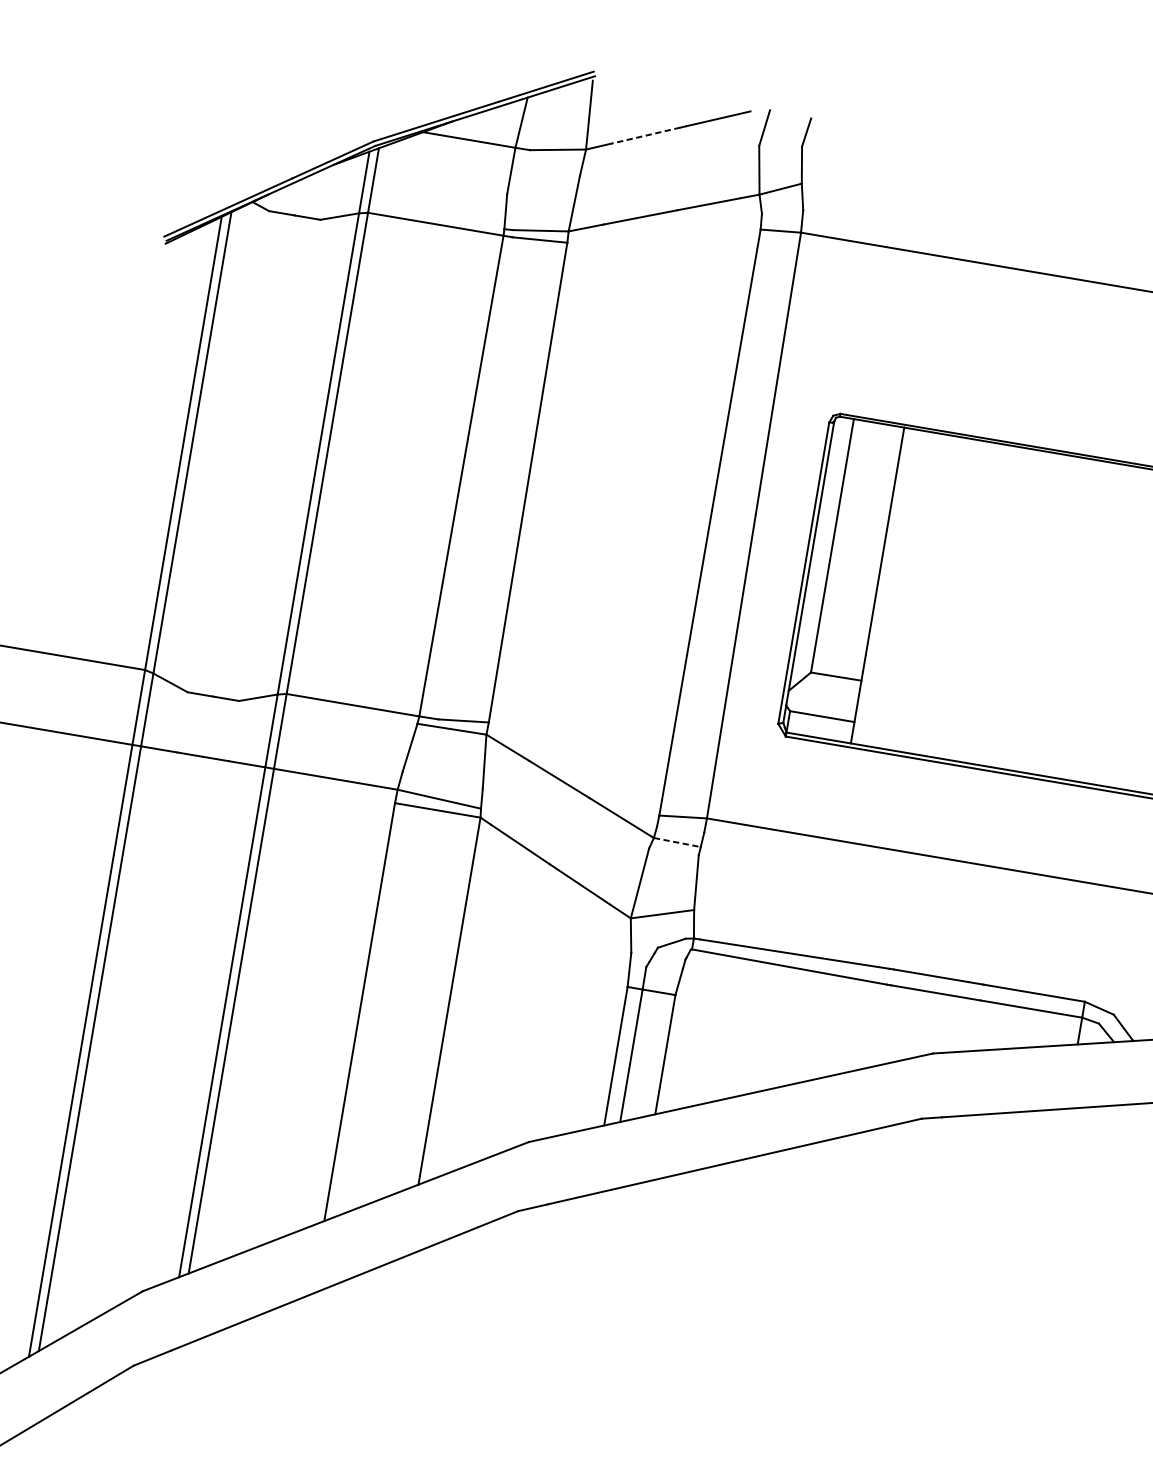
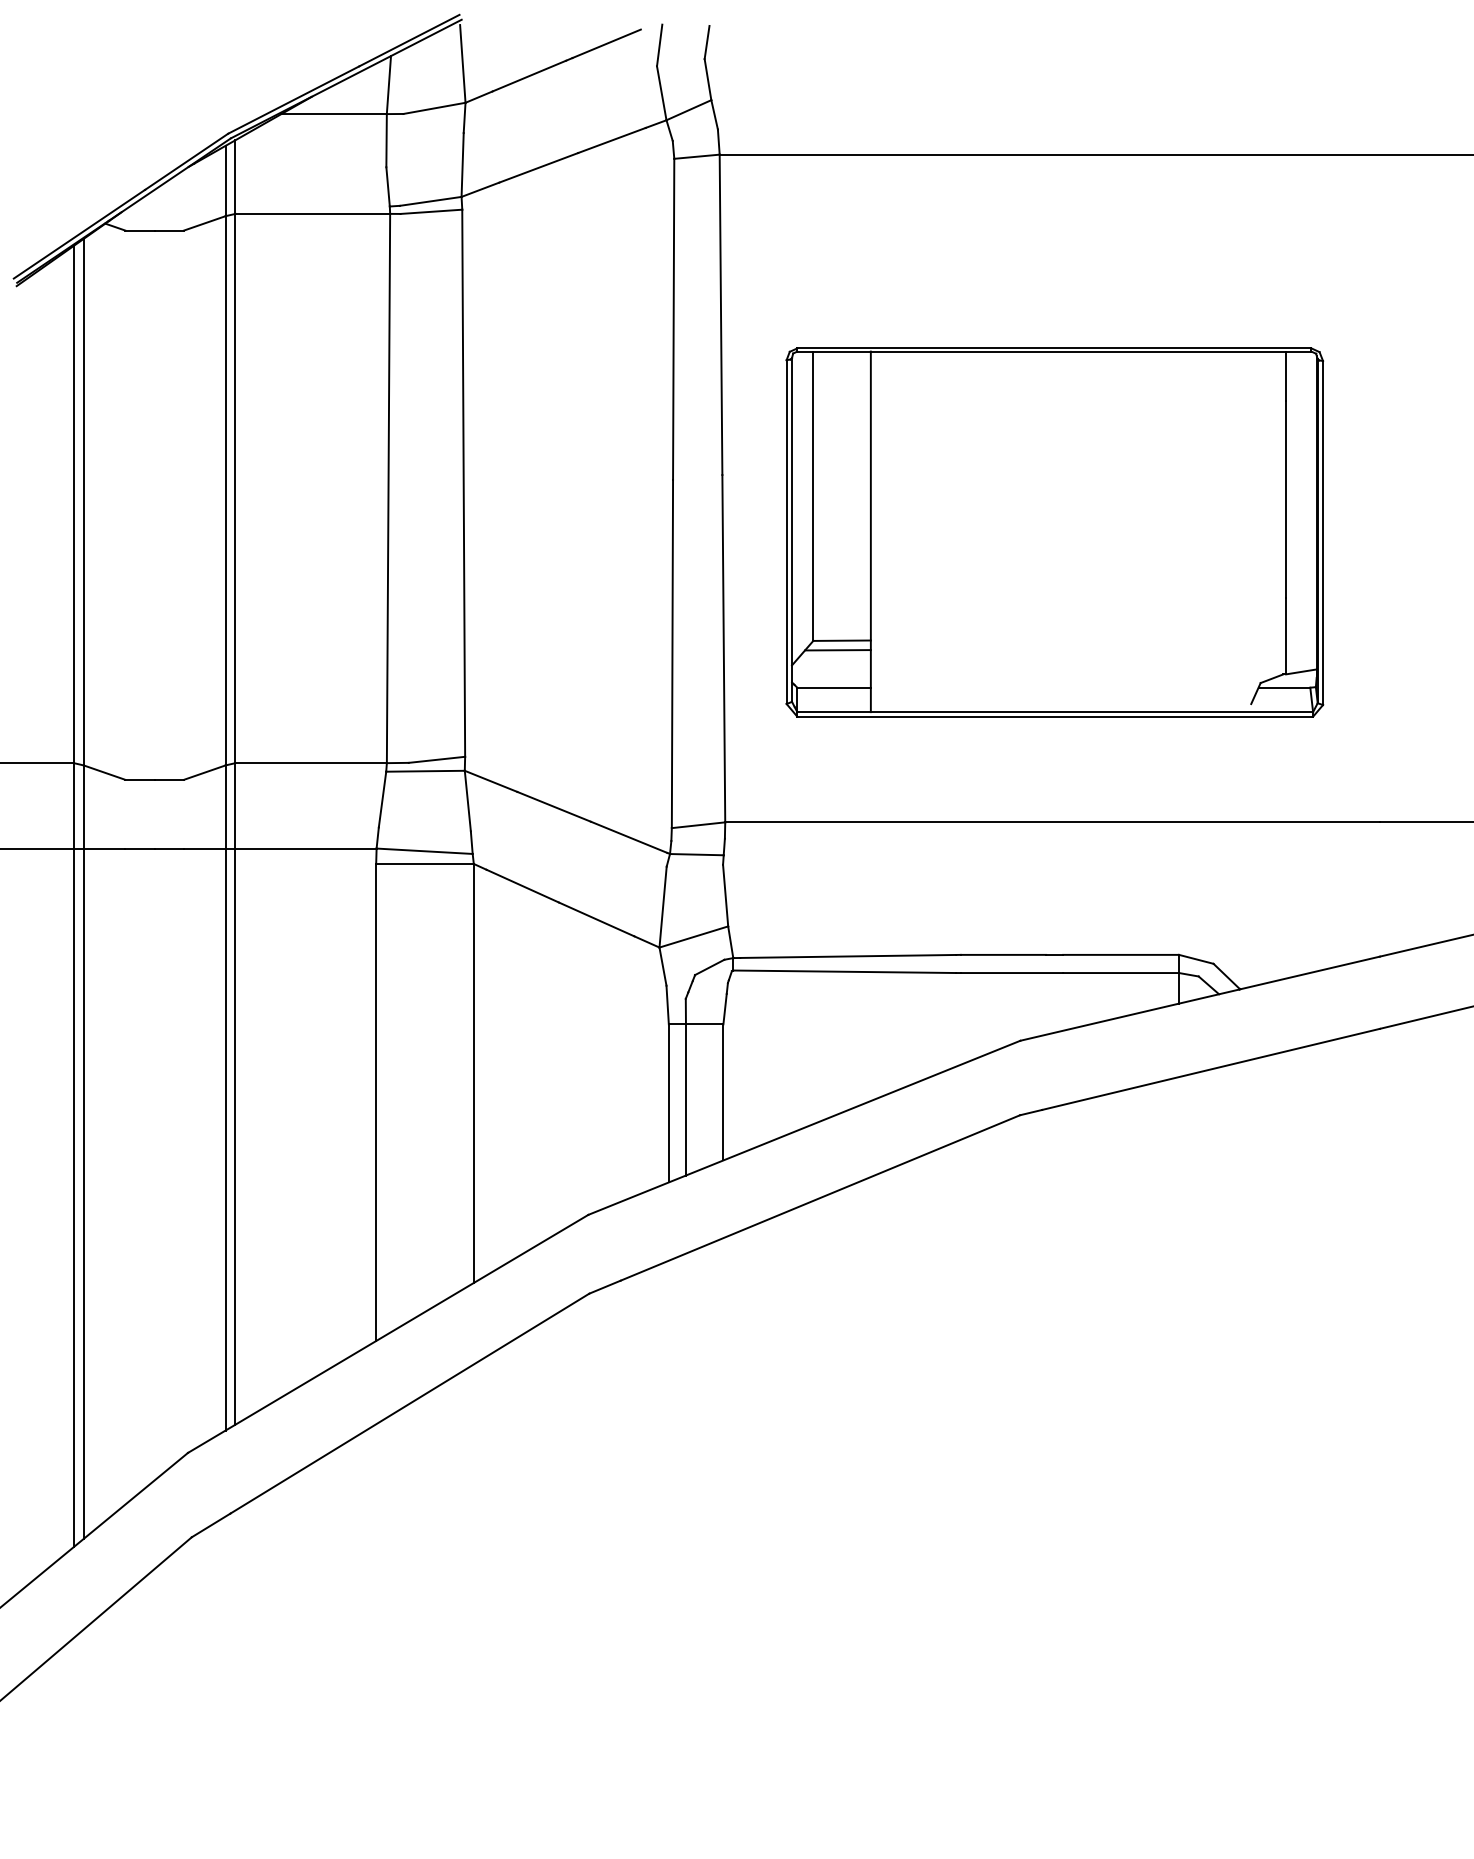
line: (646, 136) -> (529, 76), dashed -> solid
line: (830, 684) -> (837, 650), added
line: (677, 842) -> (696, 854), dashed -> solid

